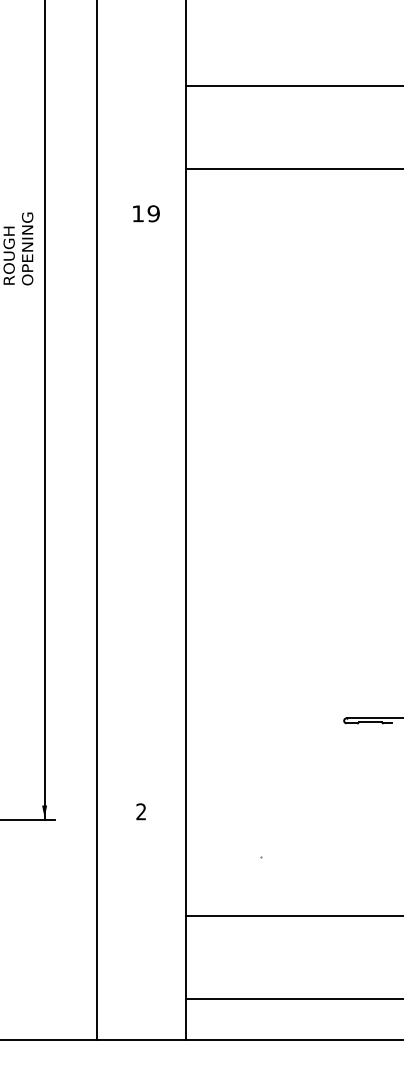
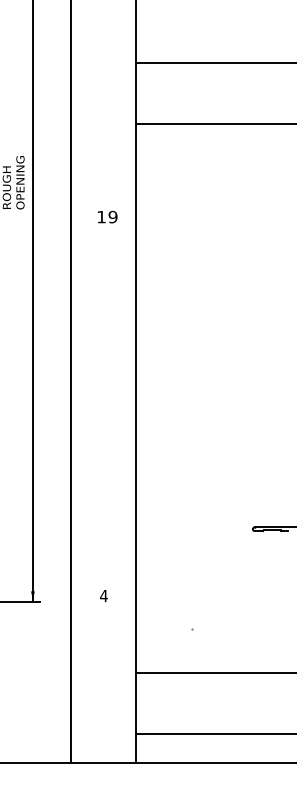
text: (146, 213) -> (107, 216), moved
text: (140, 811) -> (103, 595), 2 -> 4

